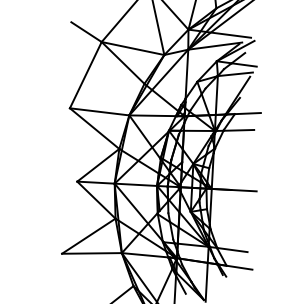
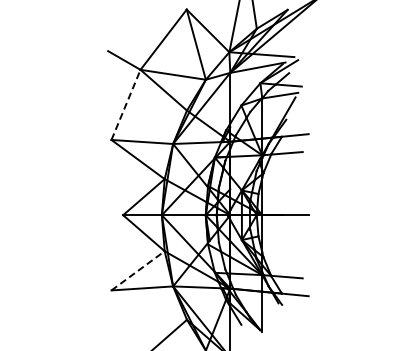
line: (86, 74) -> (126, 104), solid -> dashed
line: (89, 235) -> (138, 270), solid -> dashed

